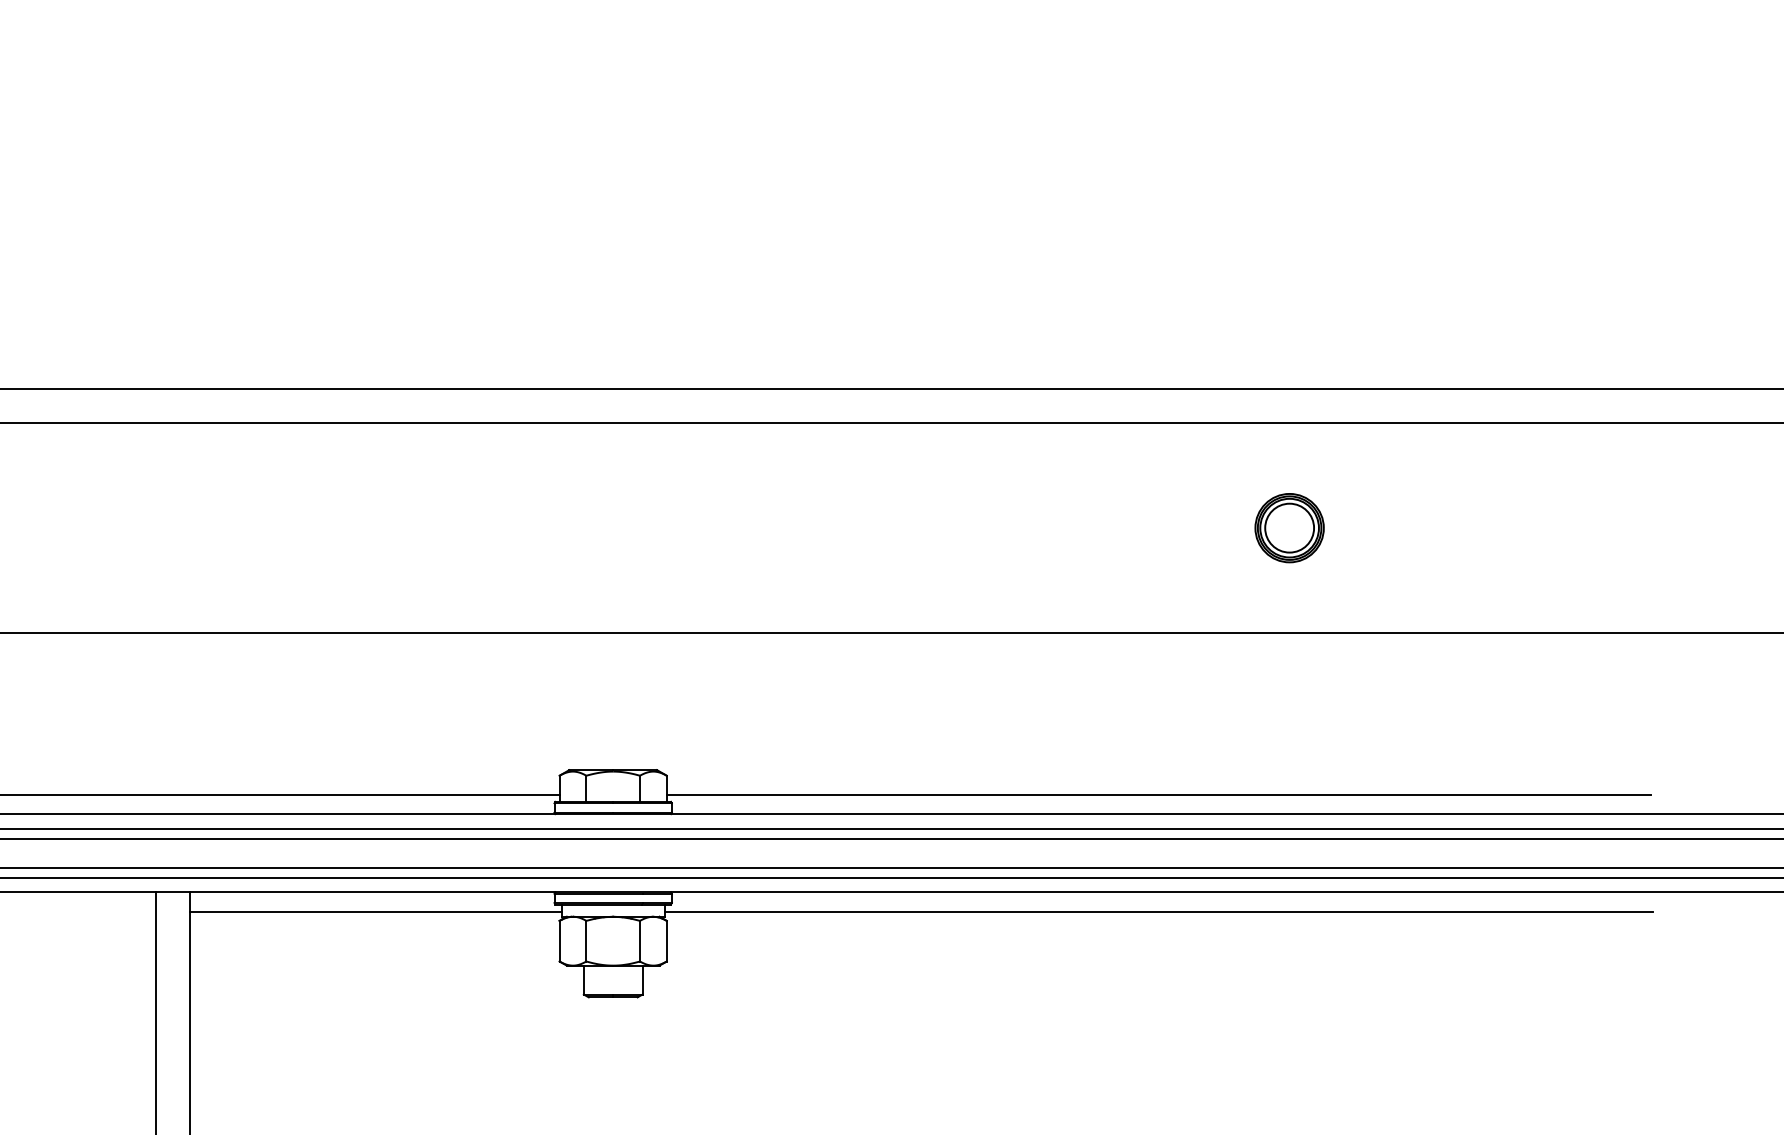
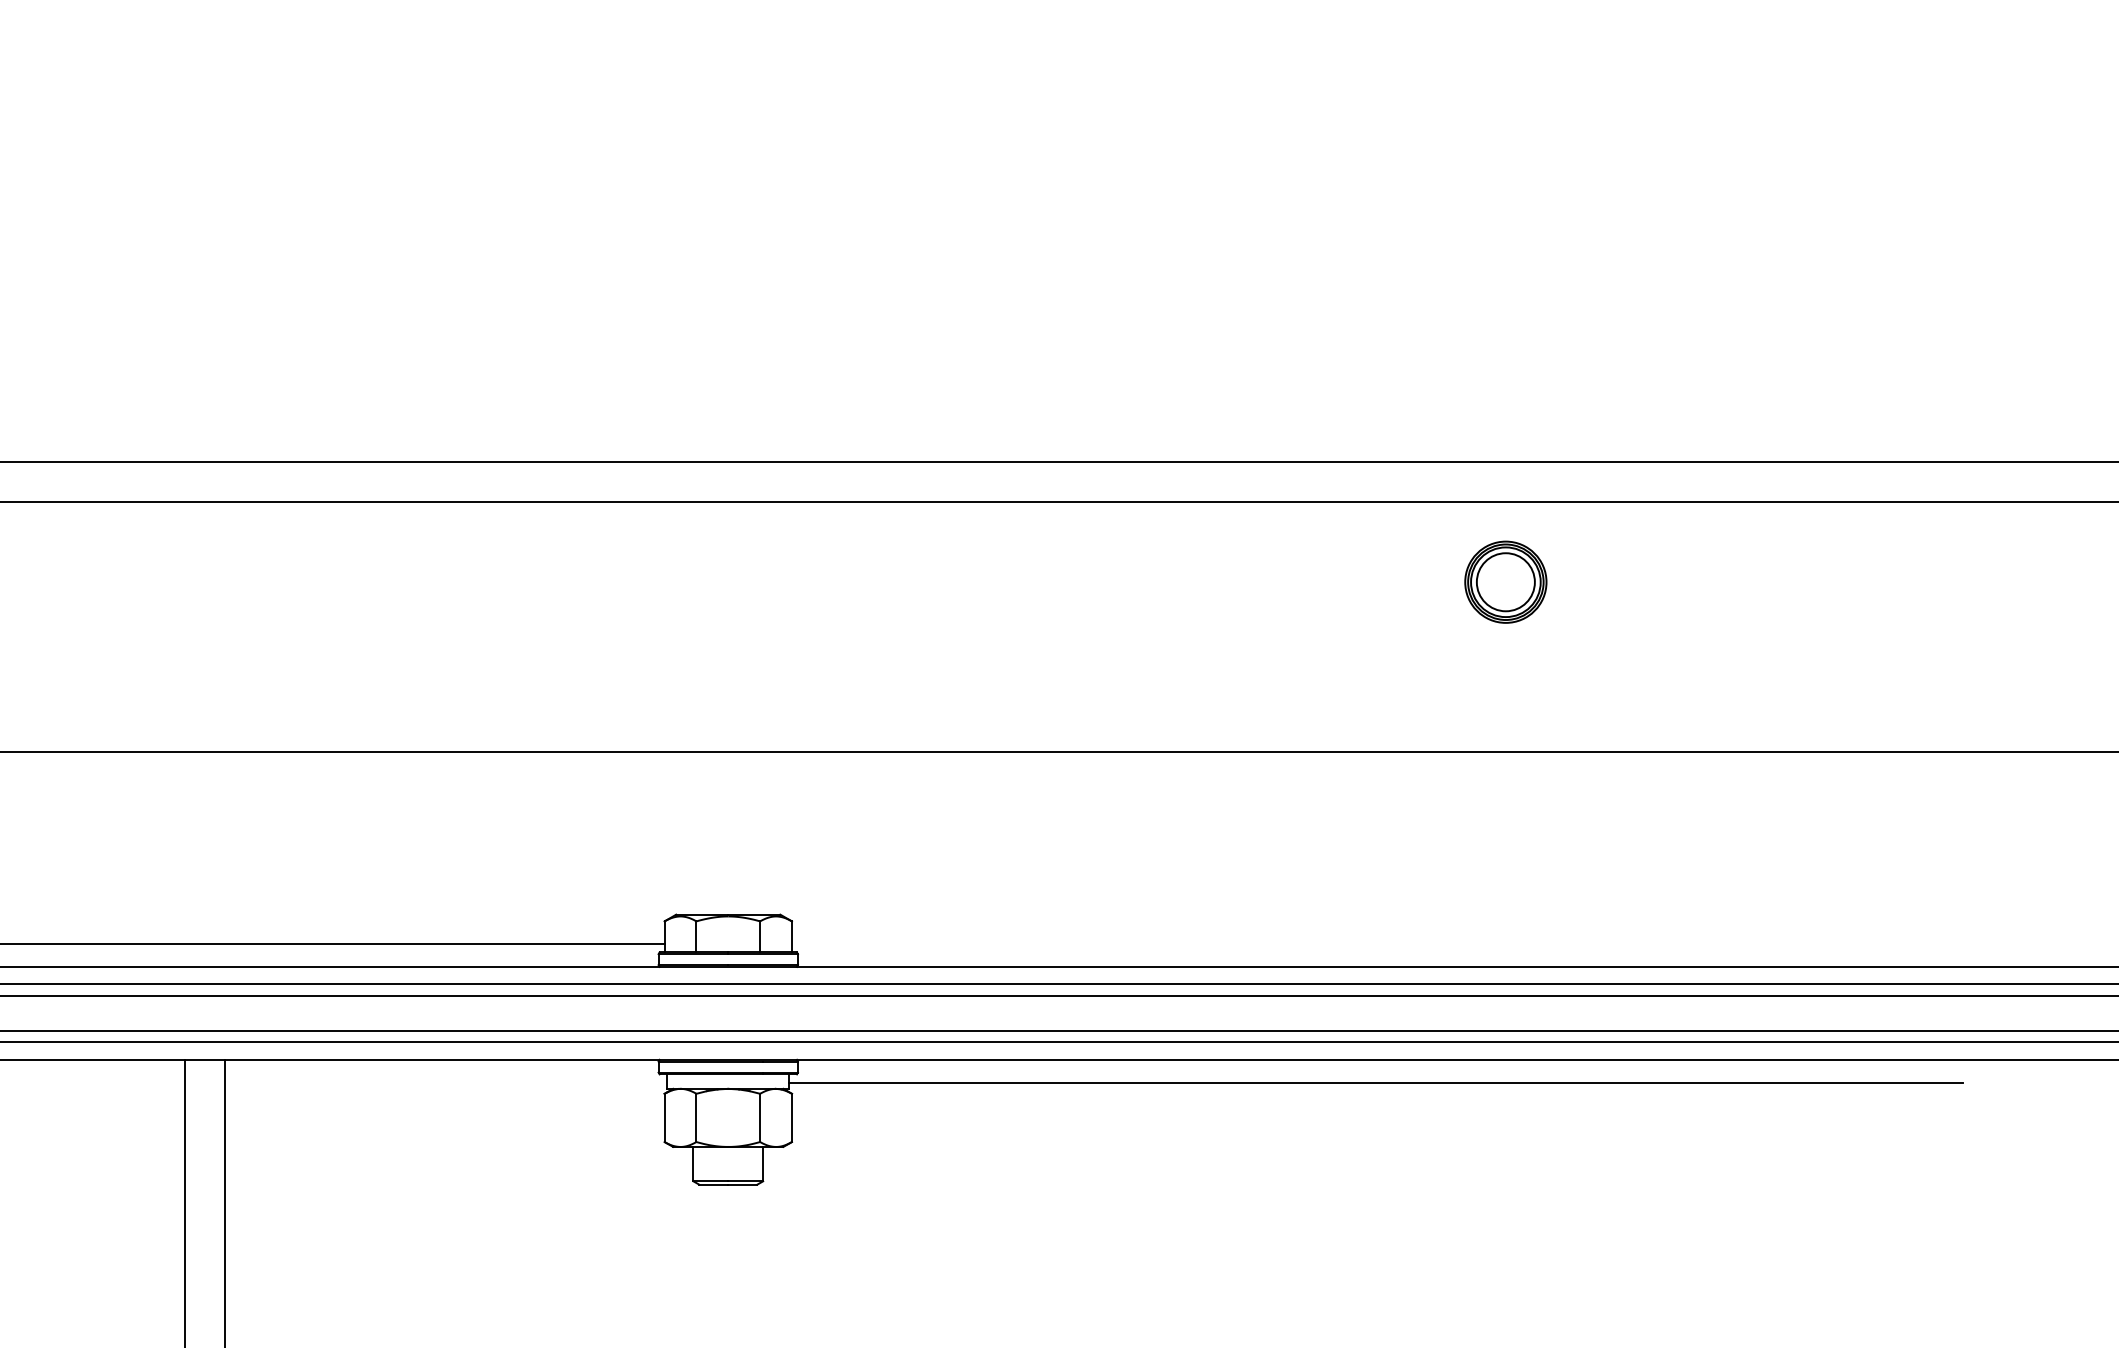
part: (1289, 527) -> (1505, 581), moved
line: (1158, 794) -> (1375, 943), removed
line: (375, 912) -> (446, 1083), removed

